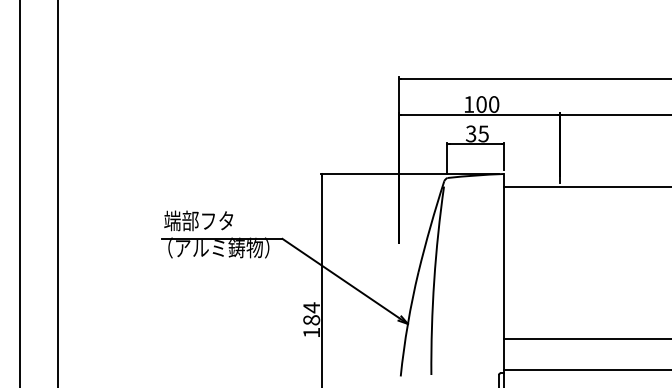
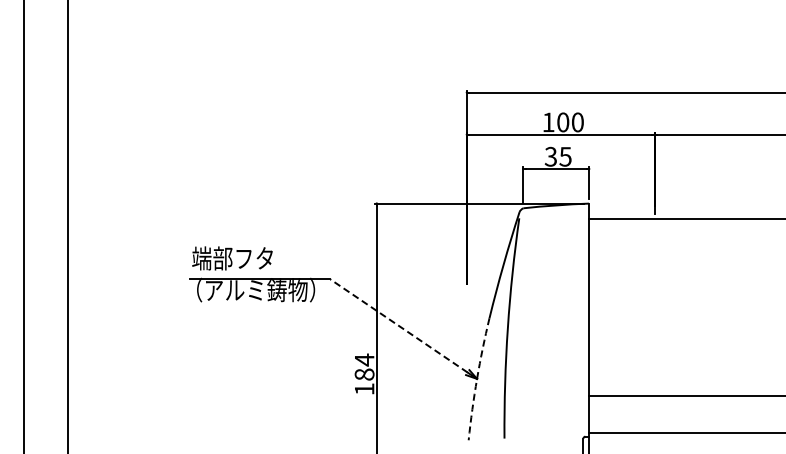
line: (341, 279) -> (399, 326), solid -> dashed
arc: (408, 323) -> (477, 378), solid -> dashed

